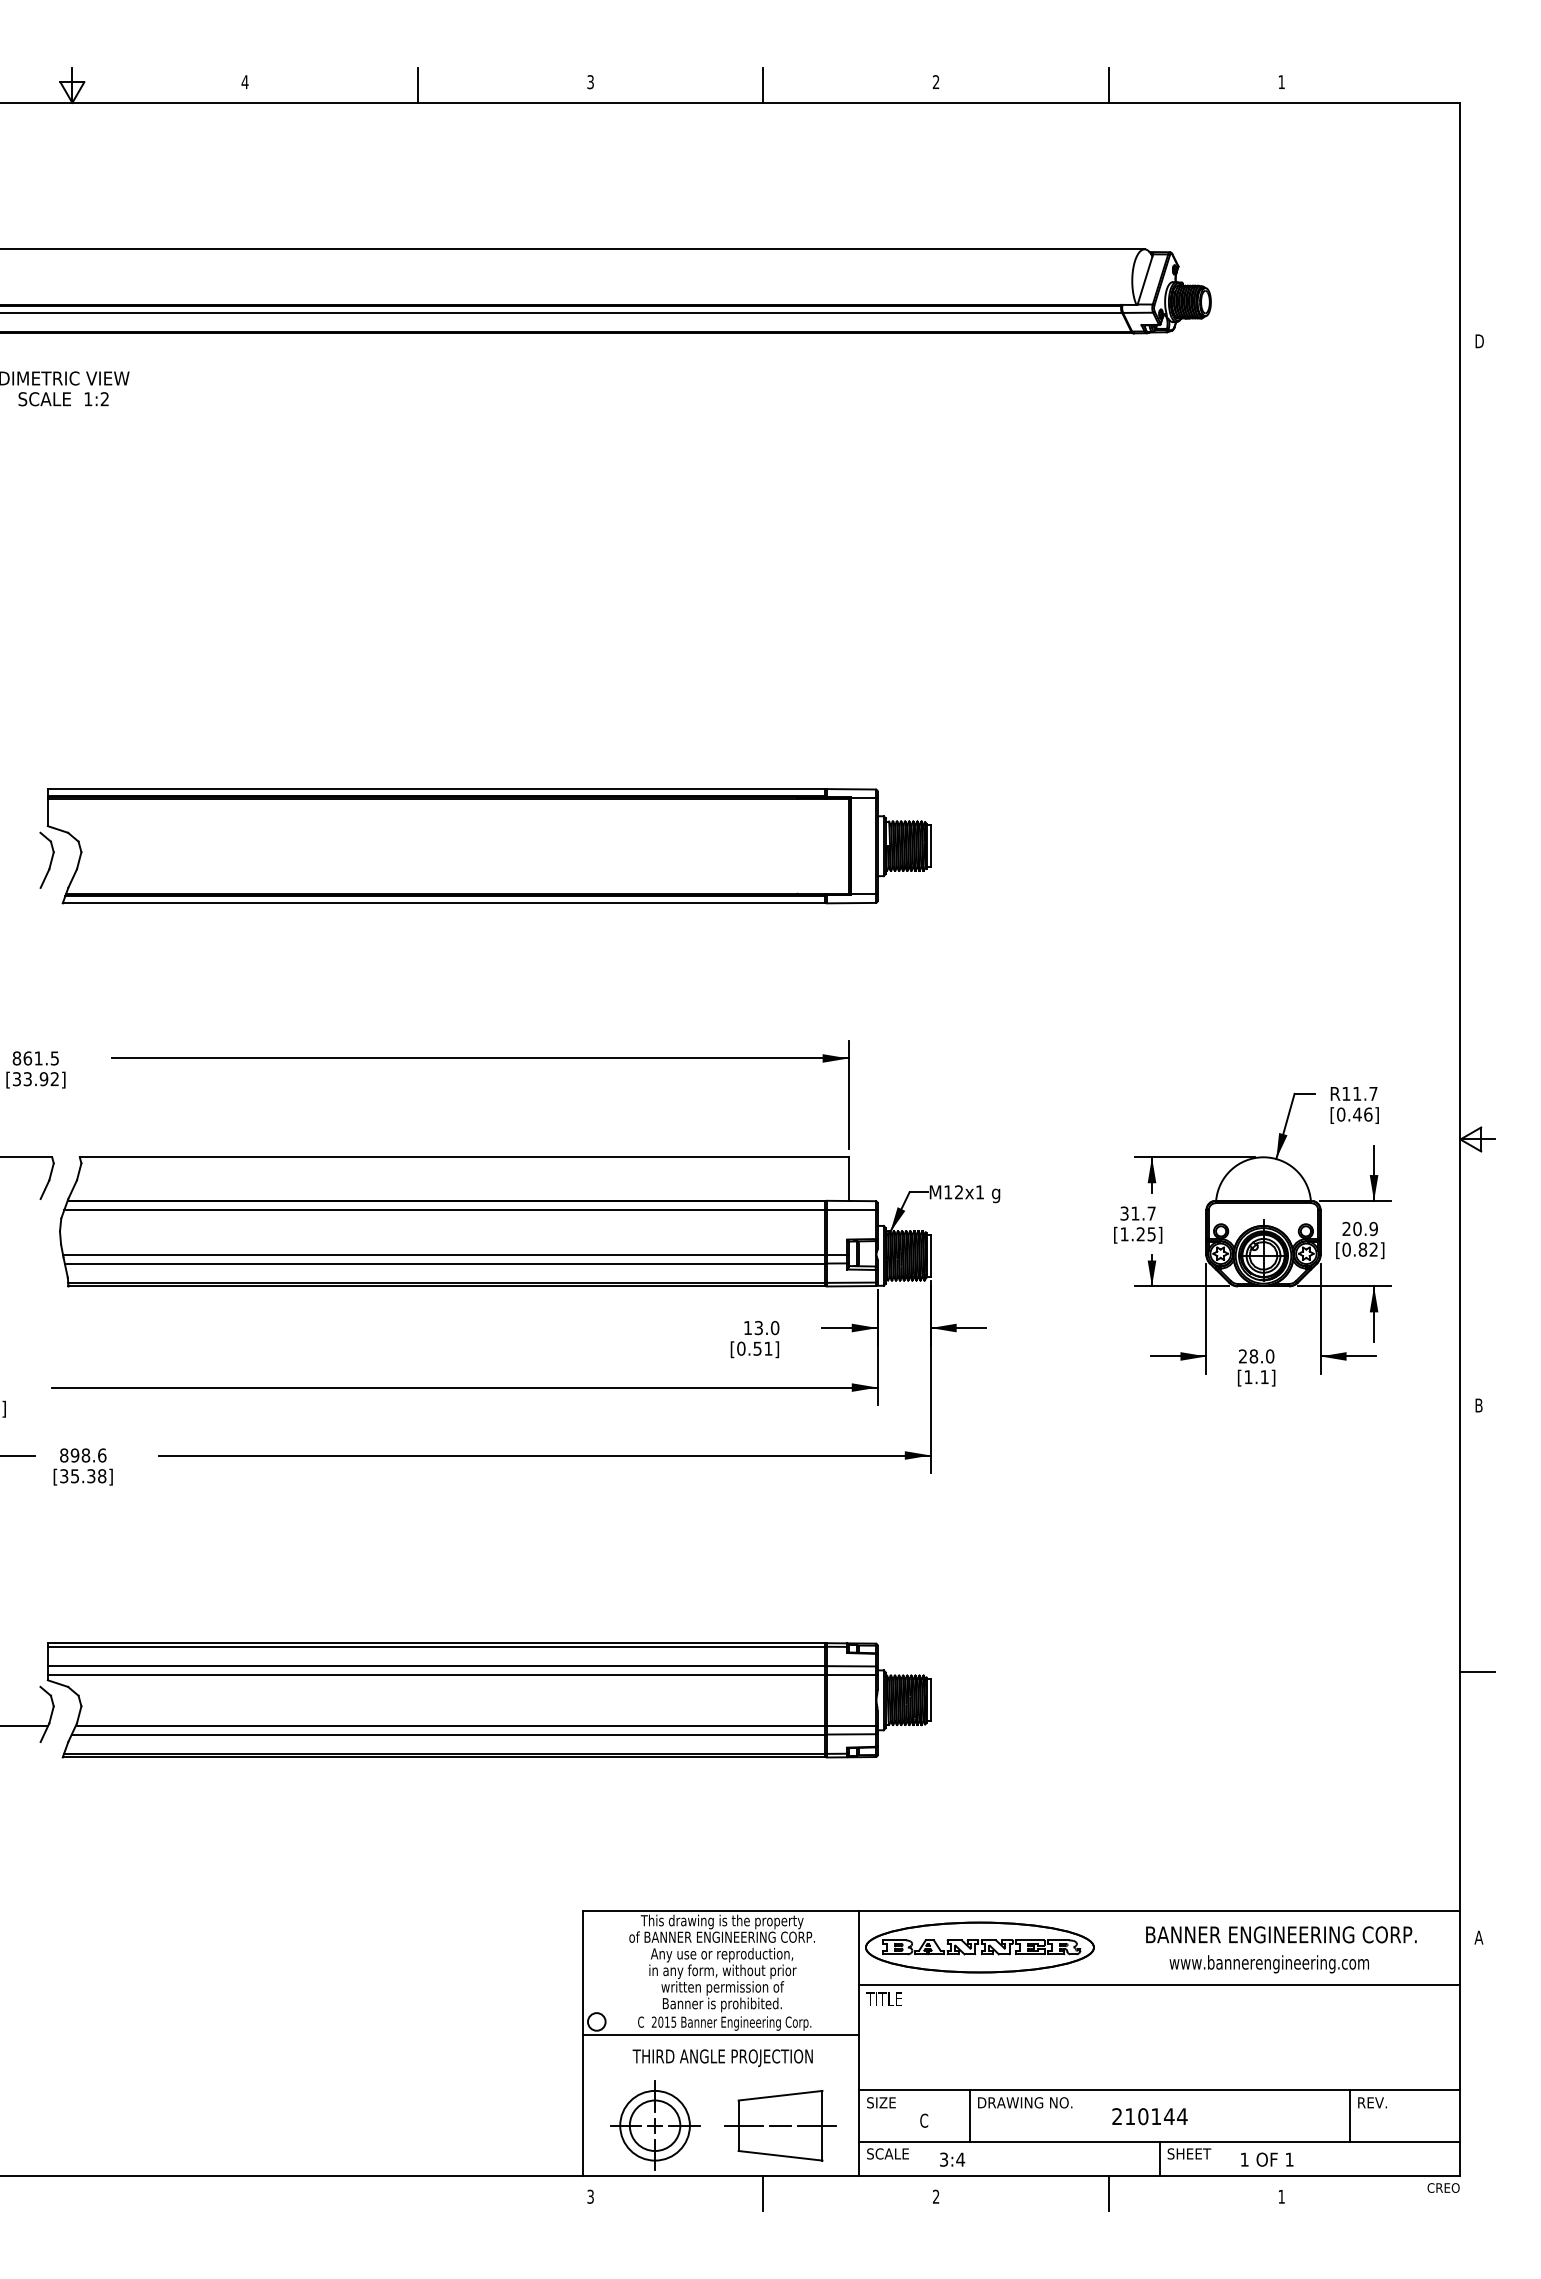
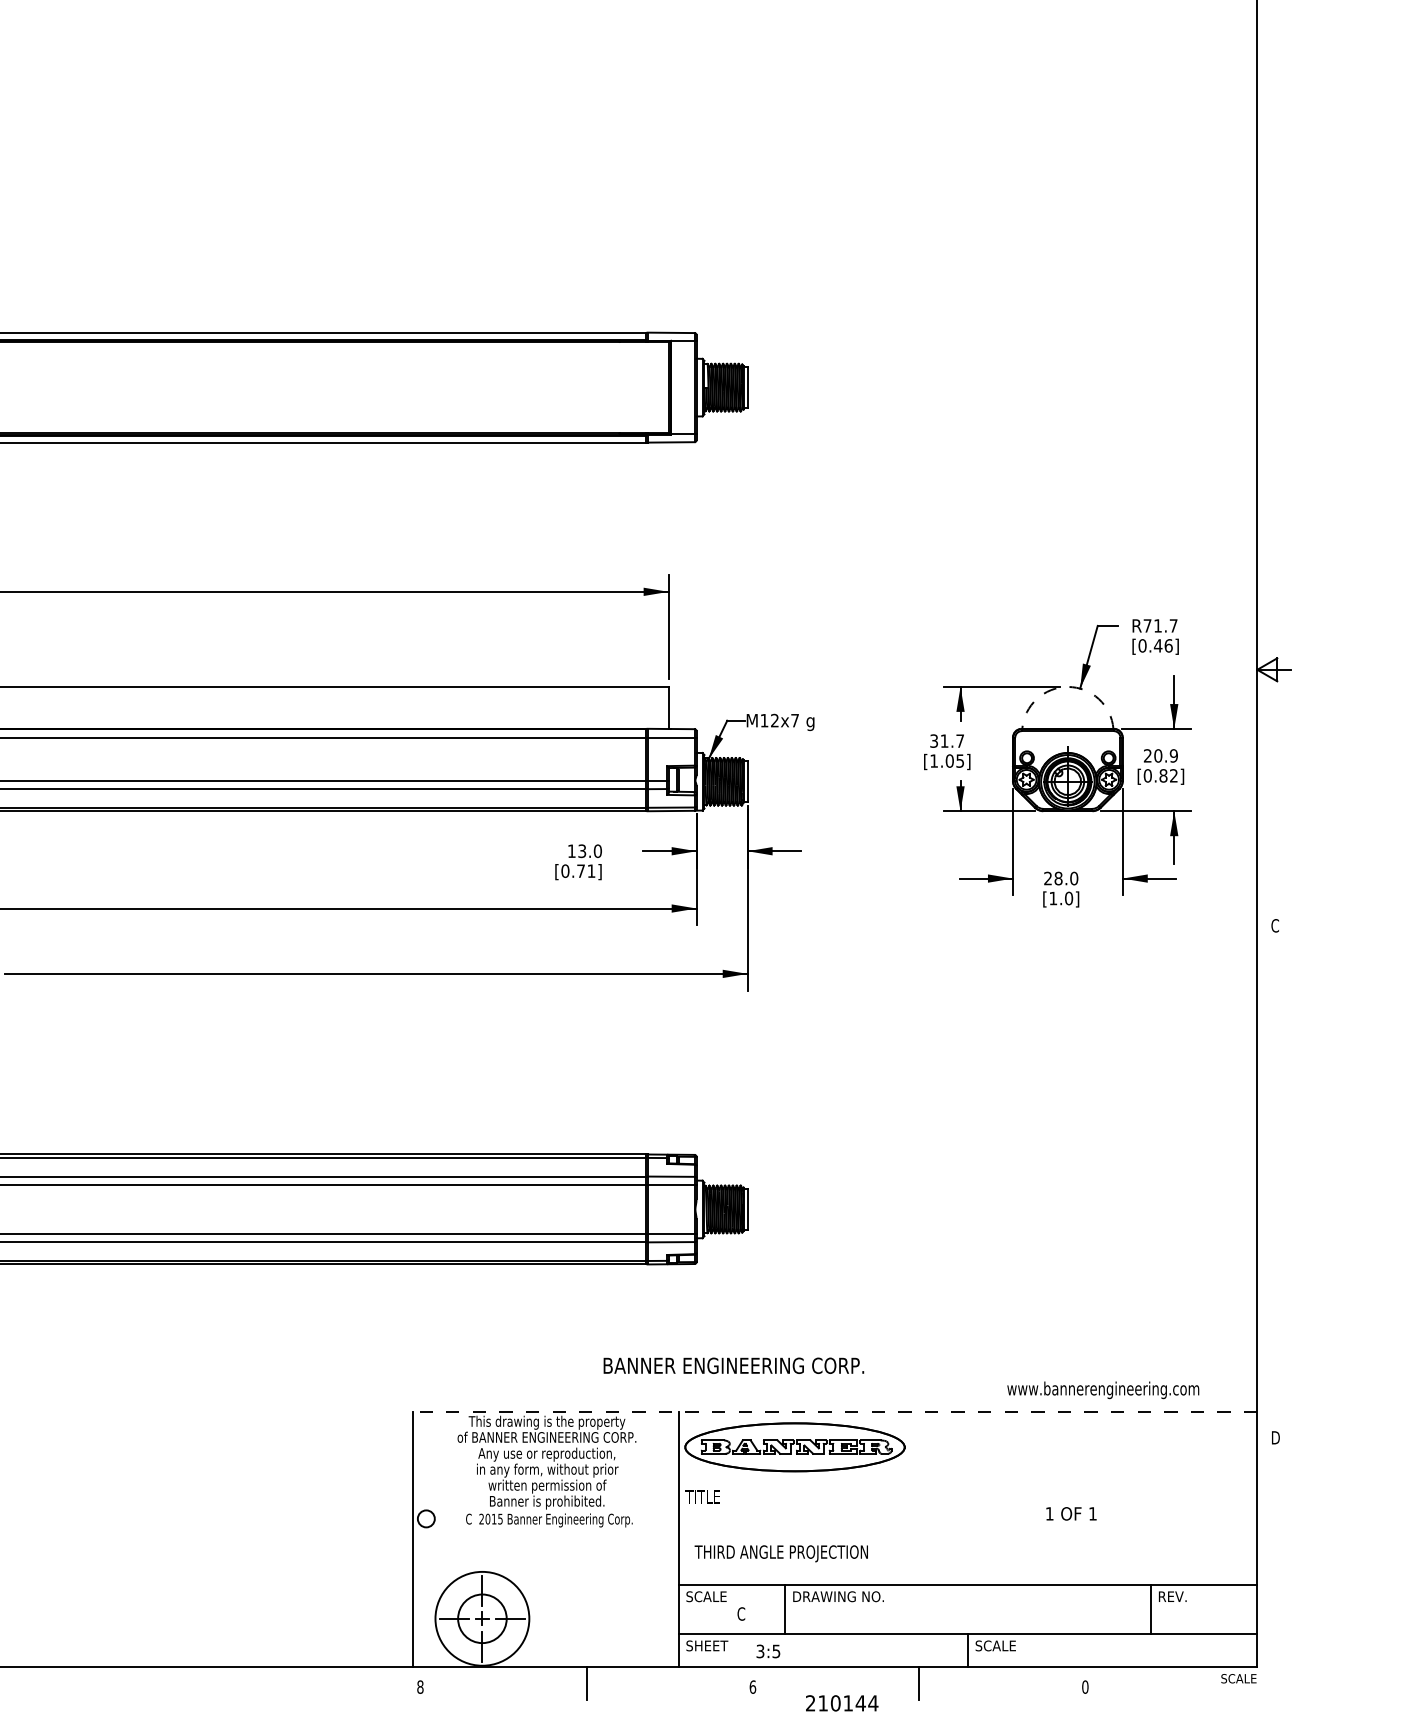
text: (1346, 1093) -> (1147, 625), R11.7 -> R71.7
arc: (1263, 1157) -> (1067, 687), solid -> dashed
text: (979, 1192) -> (794, 720), M12x1 -> M12x7
text: (1140, 1234) -> (949, 761), [1.25] -> [1.05]
text: (757, 1348) -> (580, 870), [0.51] -> [0.71]
text: (1264, 1377) -> (1068, 898), [1.1] -> [1.0]
text: (1478, 1405) -> (1274, 925), B -> C
line: (1477, 1671) -> (1273, 1181), removed
line: (1021, 1910) -> (834, 1411), solid -> dashed
text: (1281, 1934) -> (733, 1365), moved
text: (1478, 1937) -> (1274, 1437), A -> D
text: (1268, 1964) -> (1102, 1390), moved
line: (1159, 1985) -> (967, 1483), removed
line: (720, 2035) -> (545, 1531), removed
text: (722, 2058) -> (781, 1554), moved
text: (891, 2102) -> (709, 1596), SIZE -> SCALE
text: (1149, 2116) -> (841, 1703), moved
circle: (654, 2125) -> (481, 1618), size x1.4
part: (780, 2125) -> (603, 1618), removed
text: (892, 2153) -> (710, 1645), SCALE -> SHEET
text: (1193, 2153) -> (1000, 1645), SHEET -> SCALE
text: (960, 2159) -> (776, 1651), 3:4 -> 3:5
text: (1267, 2159) -> (1071, 1513), moved
text: (1441, 2187) -> (1239, 1678), CREO -> SCALE
text: (590, 2196) -> (420, 1686), 3 -> 8
text: (935, 2196) -> (752, 1686), 2 -> 6
text: (1281, 2196) -> (1085, 1686), 1 -> 0

